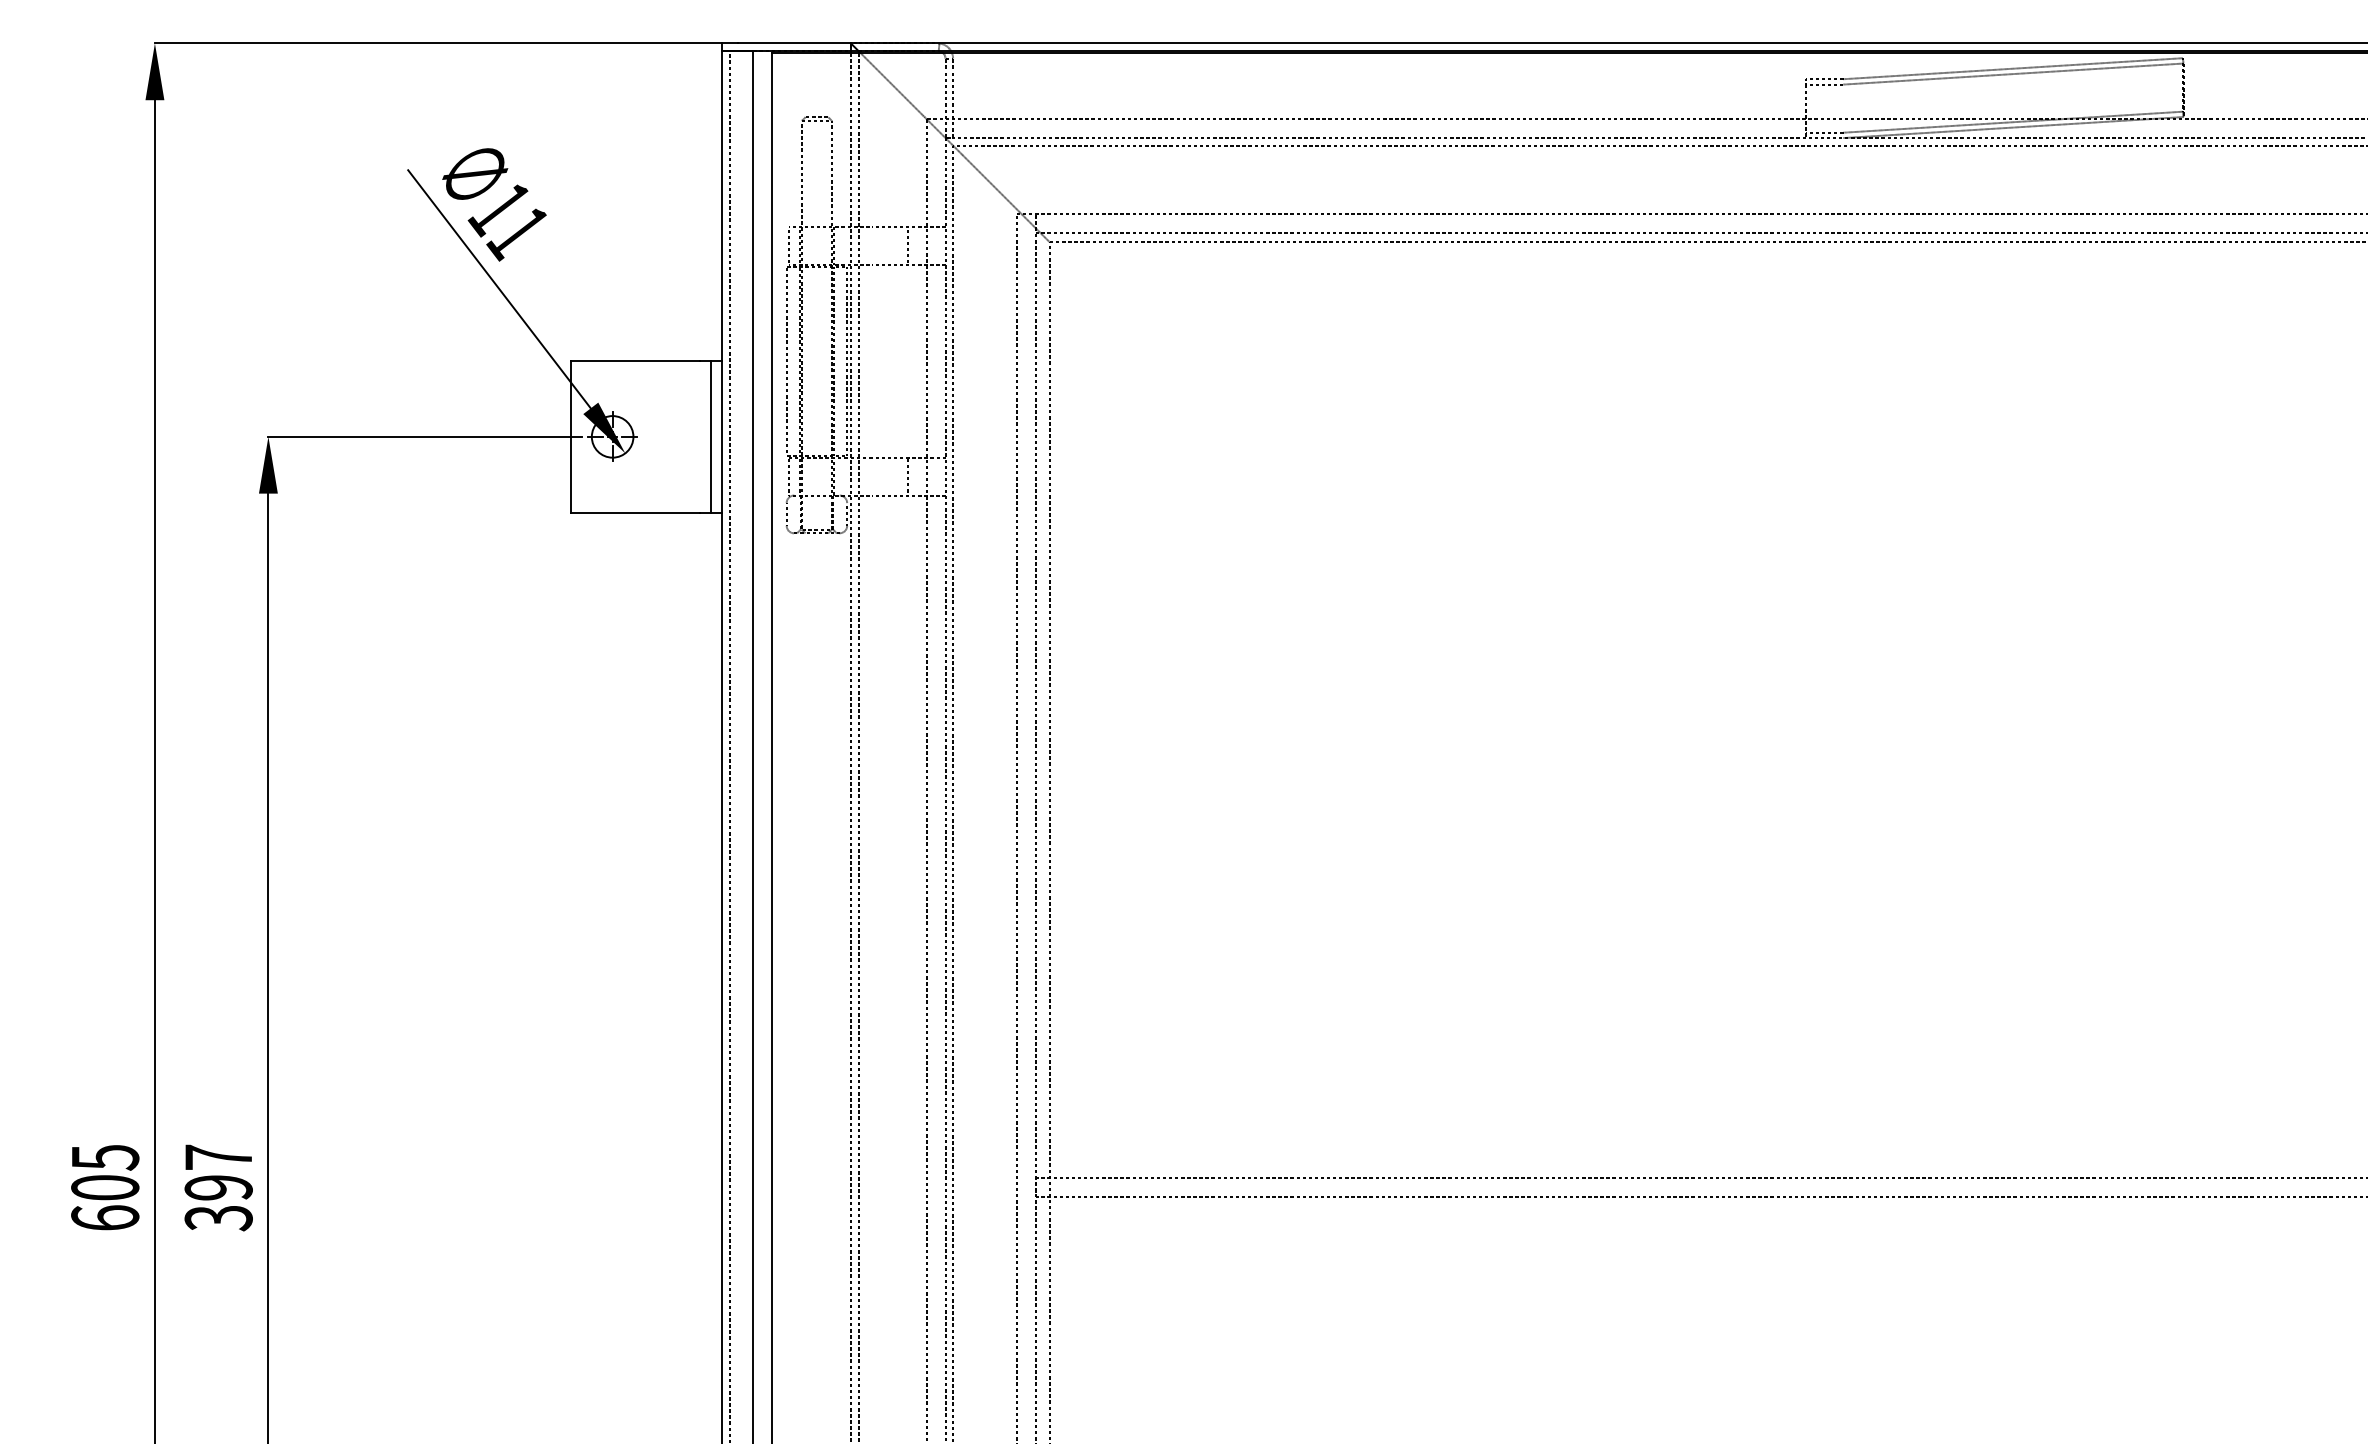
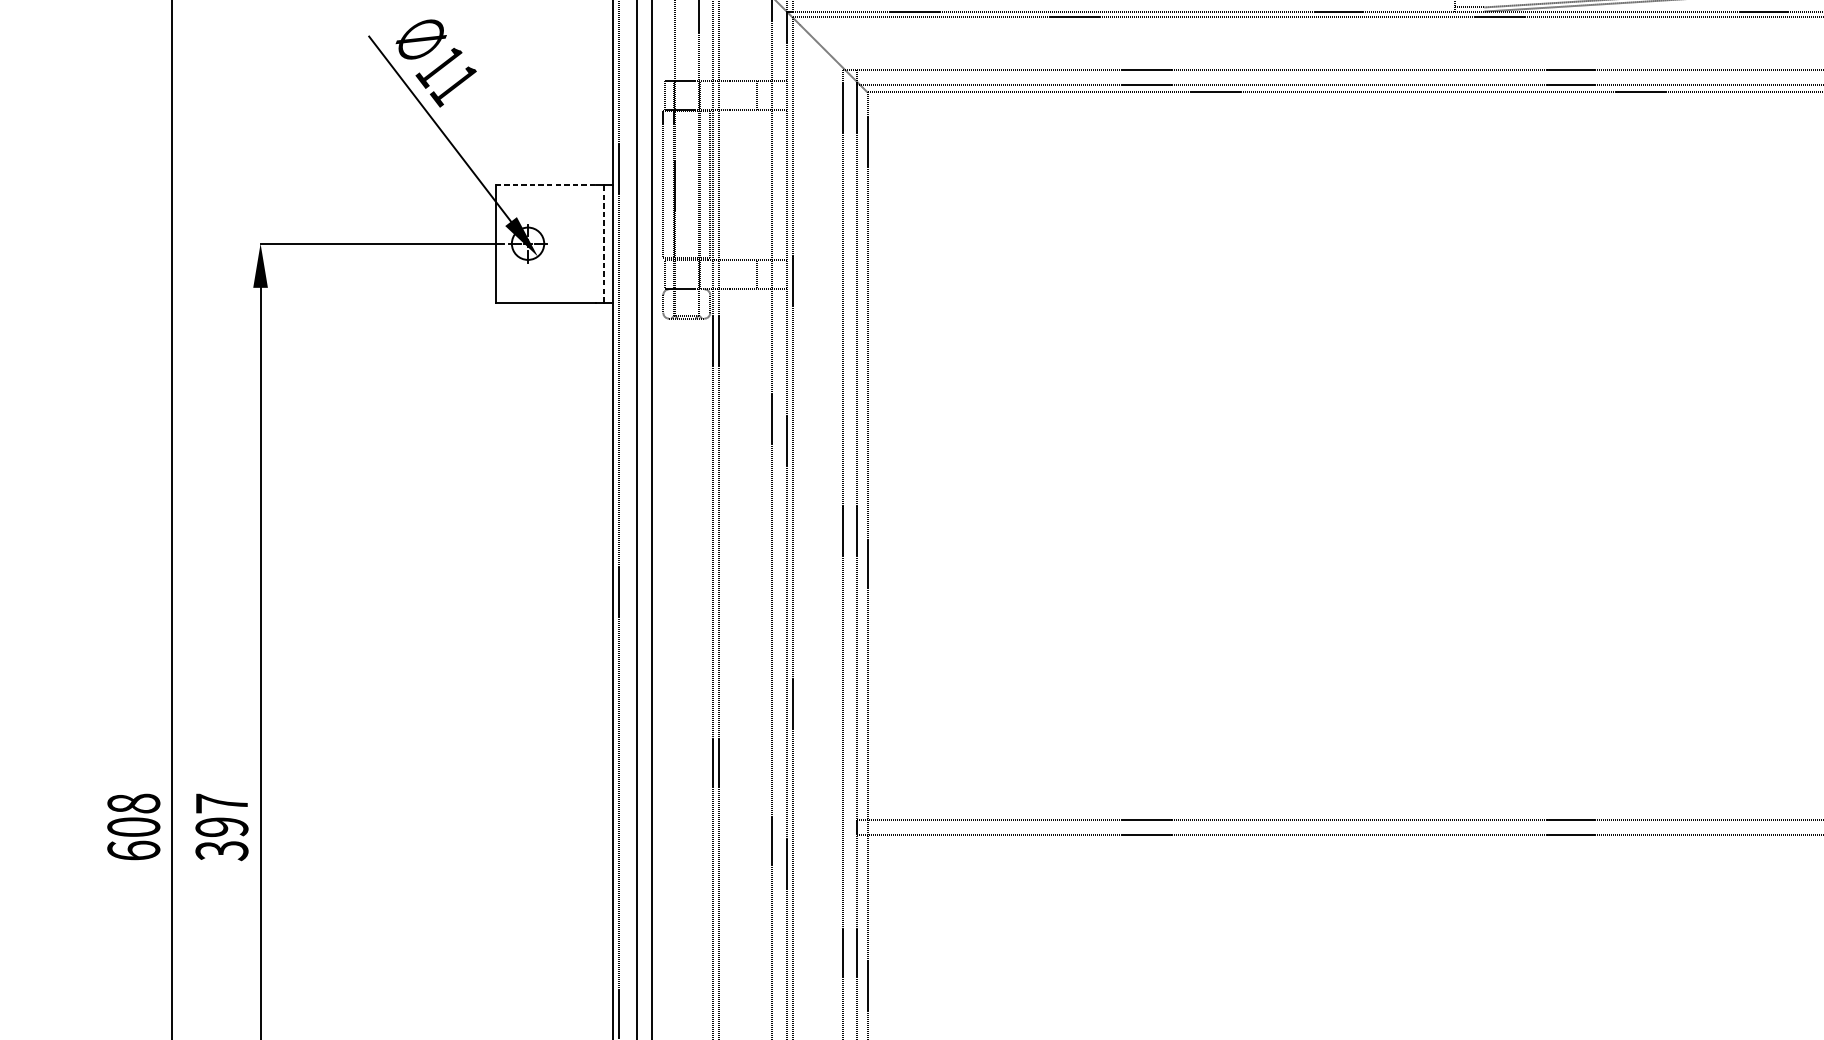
line: (635, 361) -> (545, 185), solid -> dashed
line: (711, 436) -> (604, 243), solid -> dashed
text: (105, 1157) -> (133, 803), 605 -> 608

